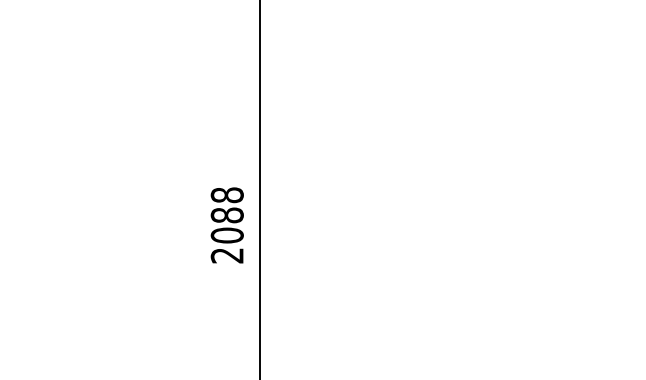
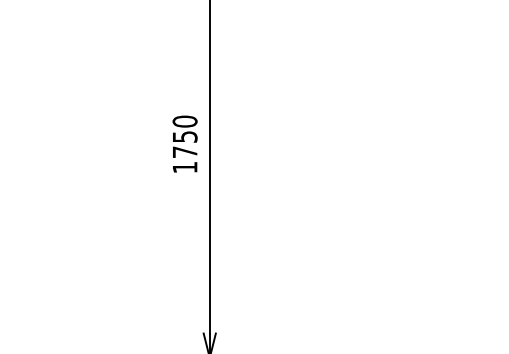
text: (226, 225) -> (184, 144), 2088 -> 1750

